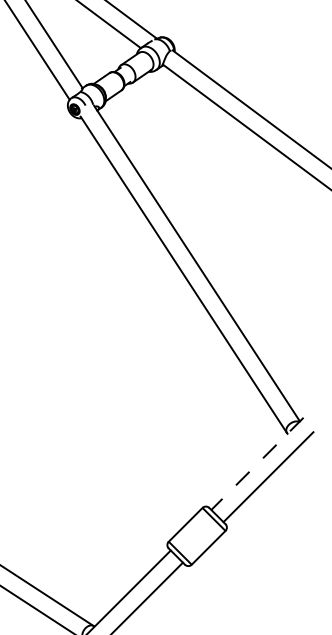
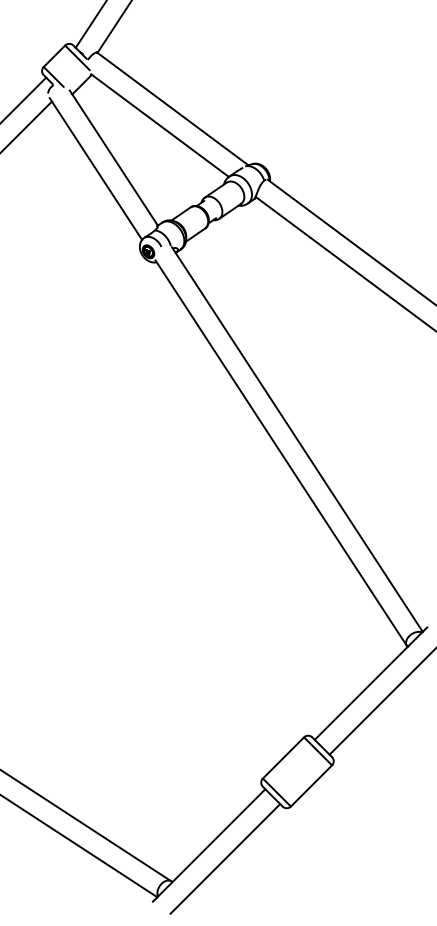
line: (257, 463) -> (370, 683), dashed -> solid

